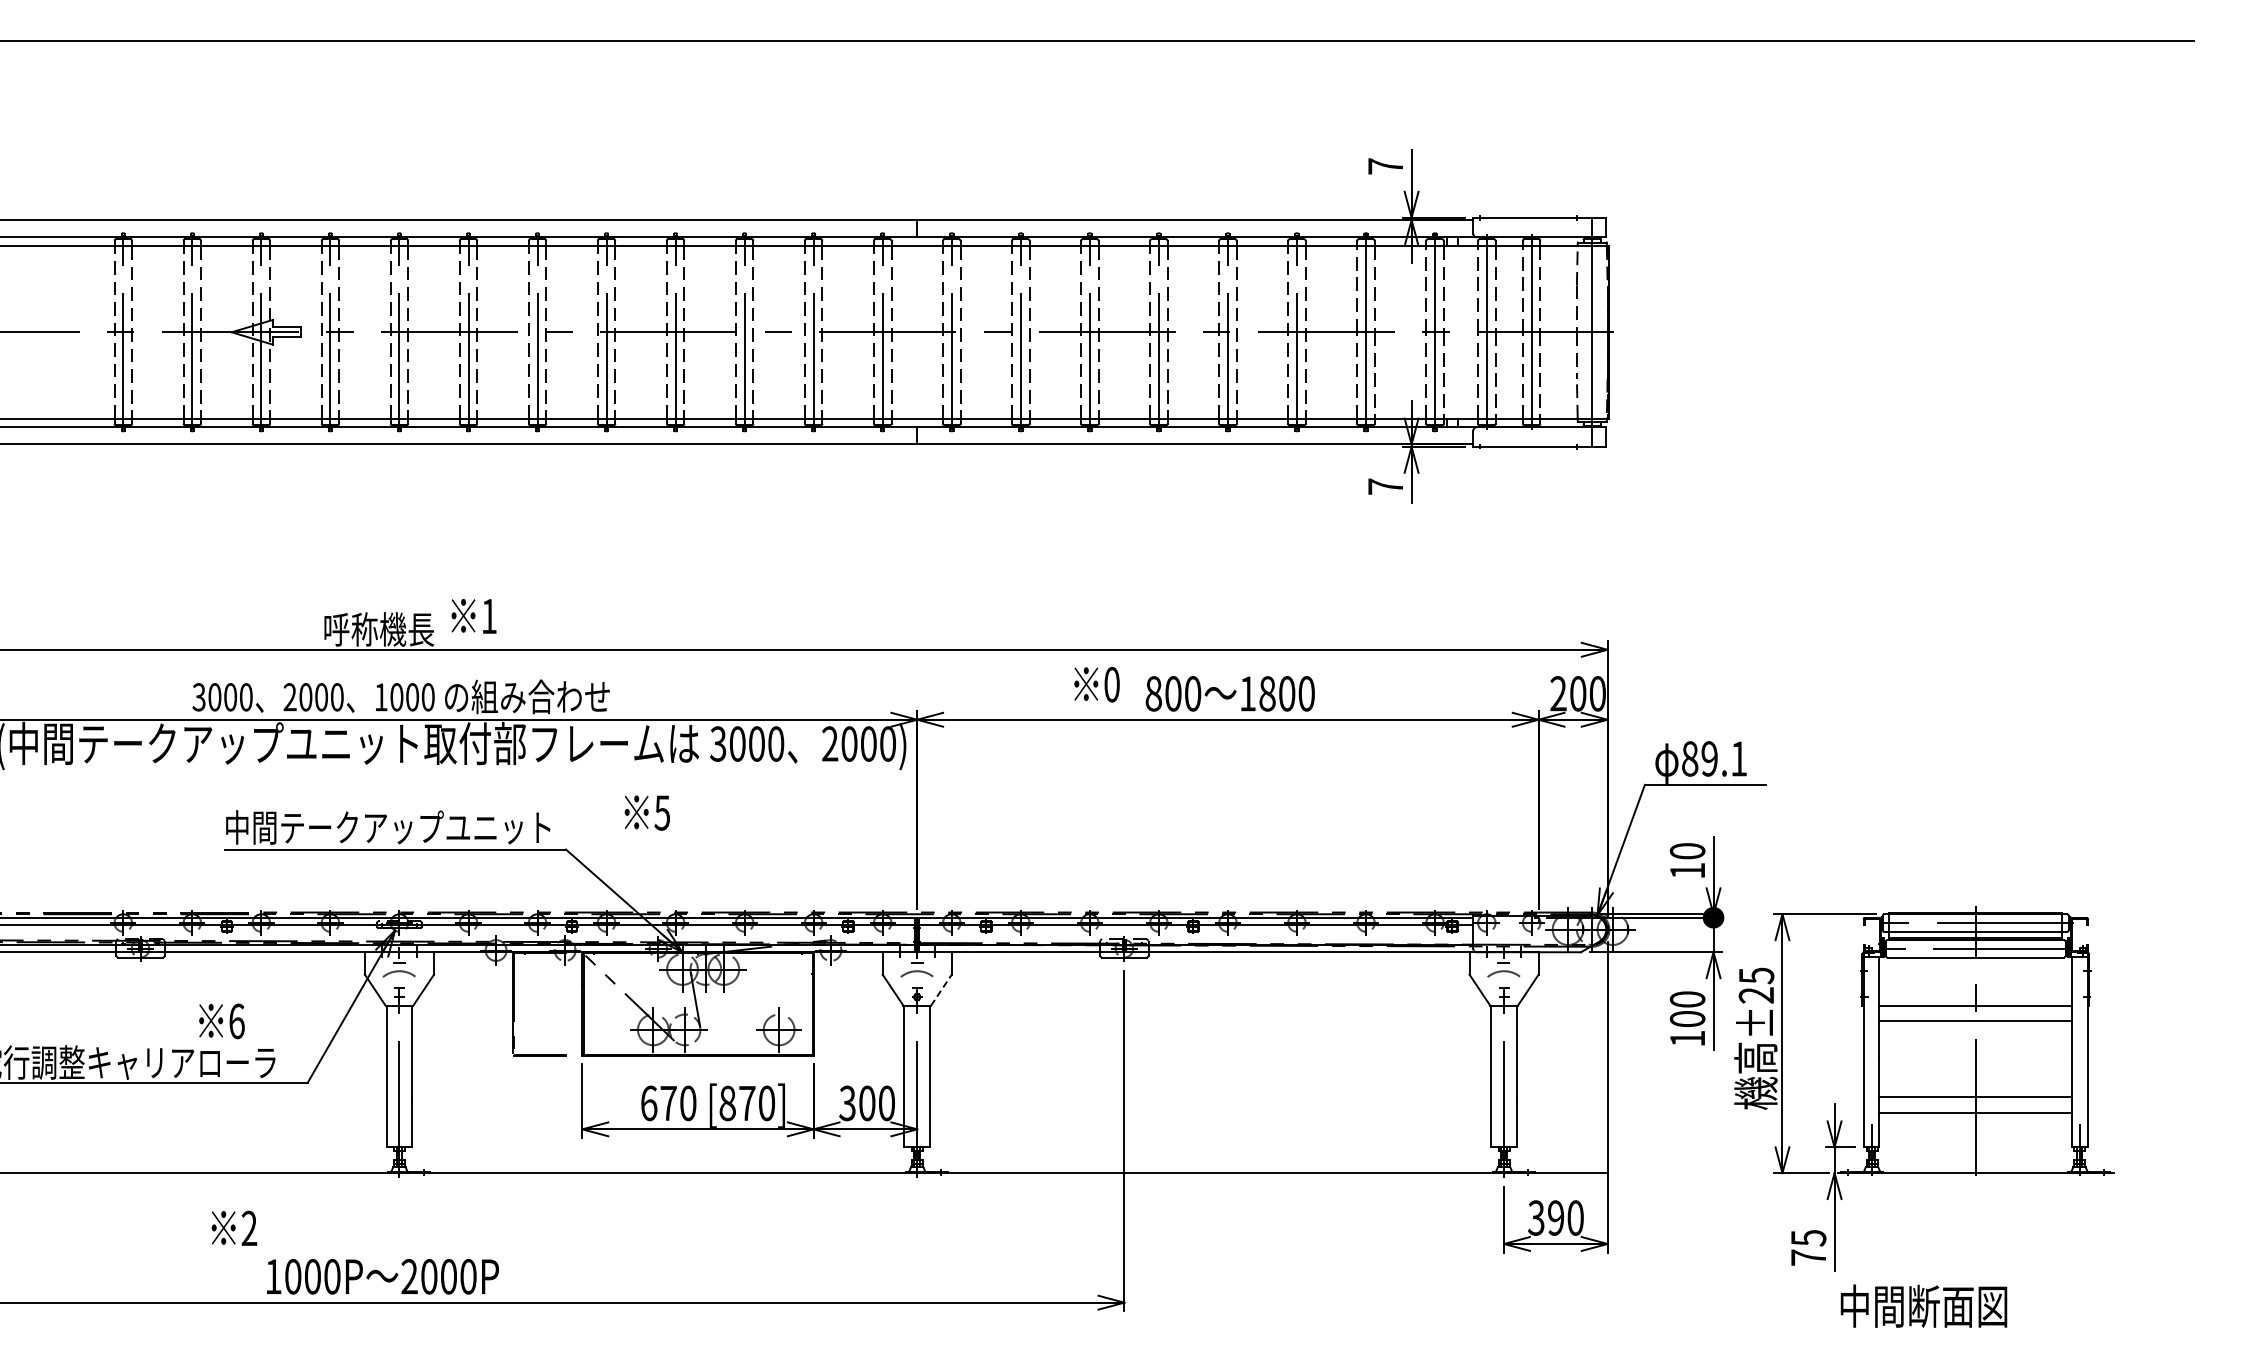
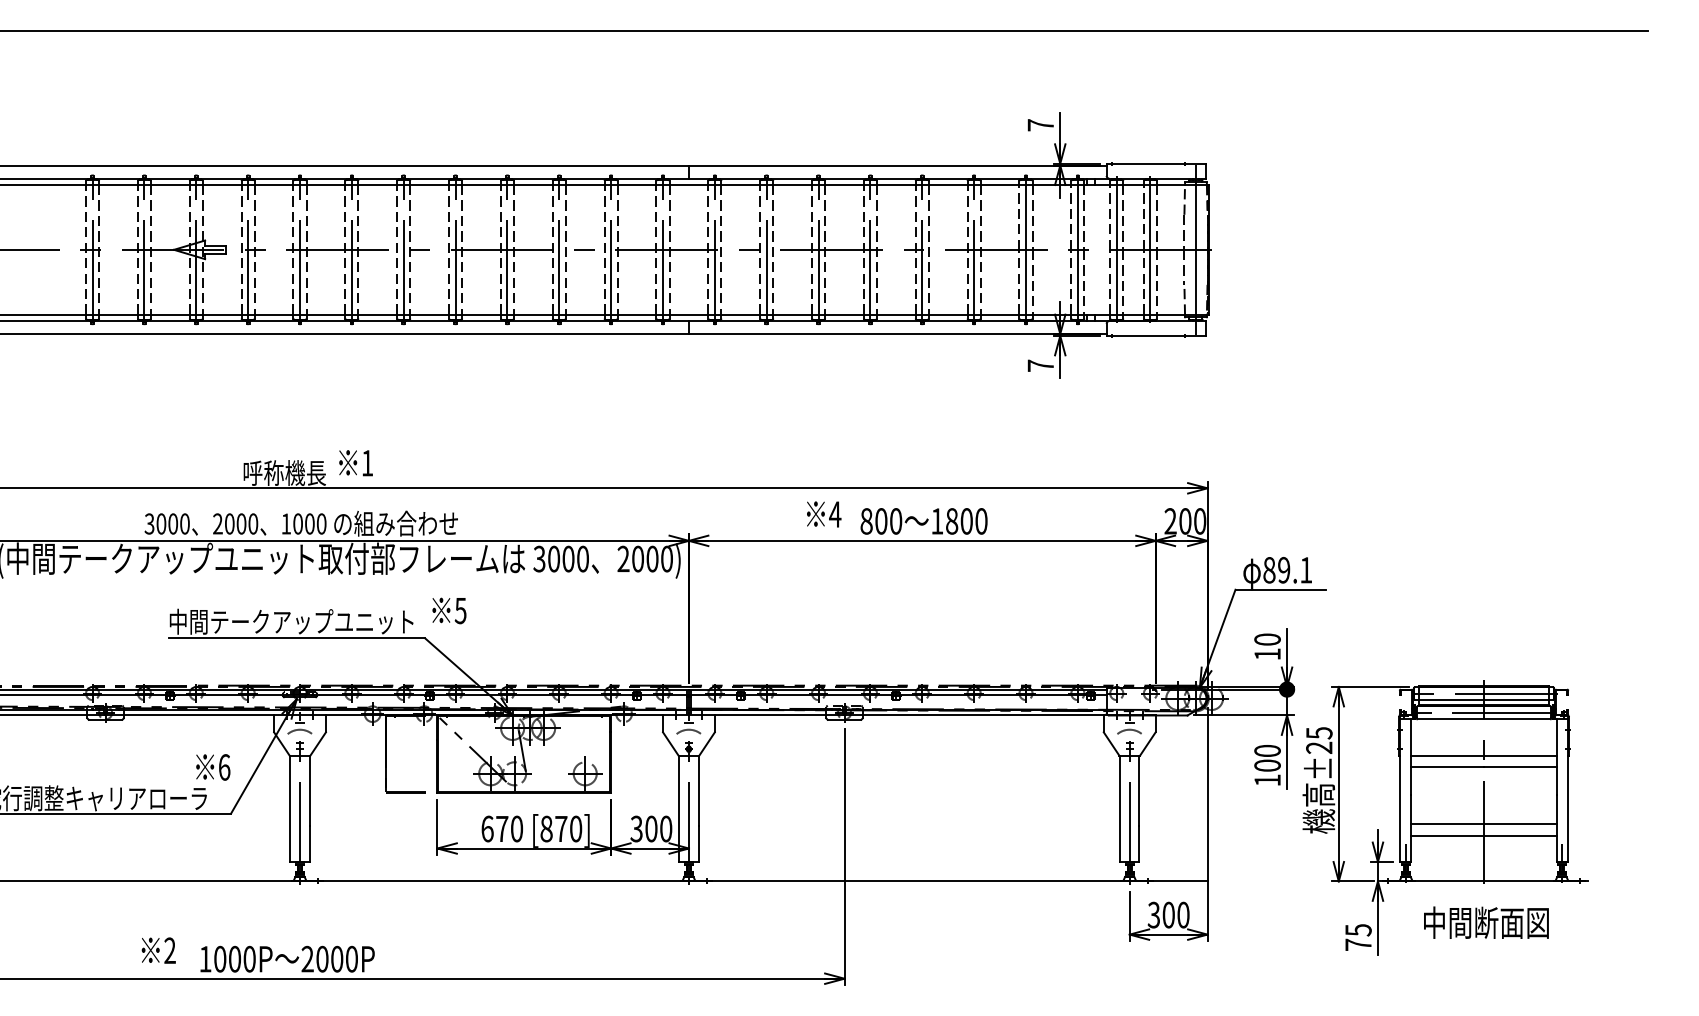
text: (1111, 684) -> (834, 514), 0 -> 4
text: (646, 812) -> (448, 610), moved
line: (941, 990) -> (707, 744), dashed -> solid
text: (221, 1021) -> (212, 767), moved
text: (1556, 1217) -> (1169, 914), 390 -> 300
text: (234, 1227) -> (158, 950), moved
text: (1923, 1305) -> (1486, 922), moved

